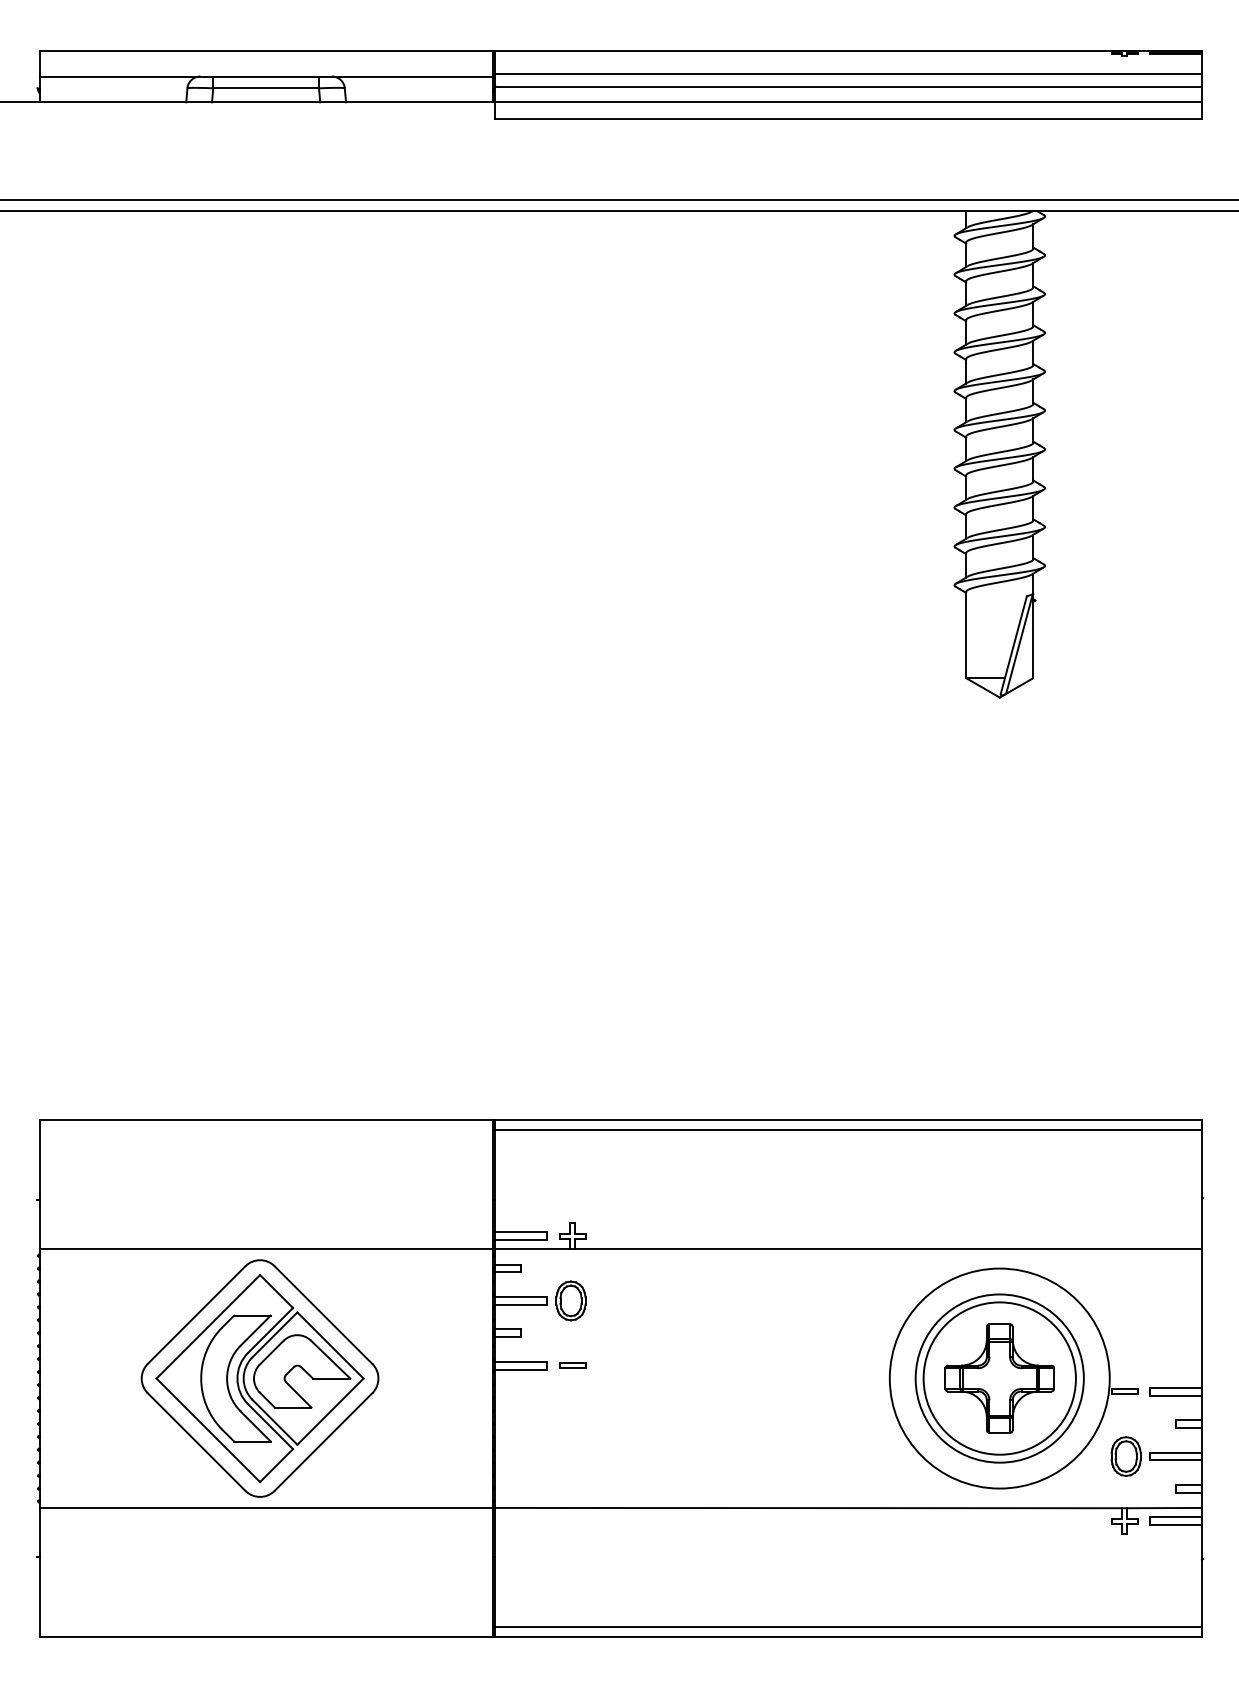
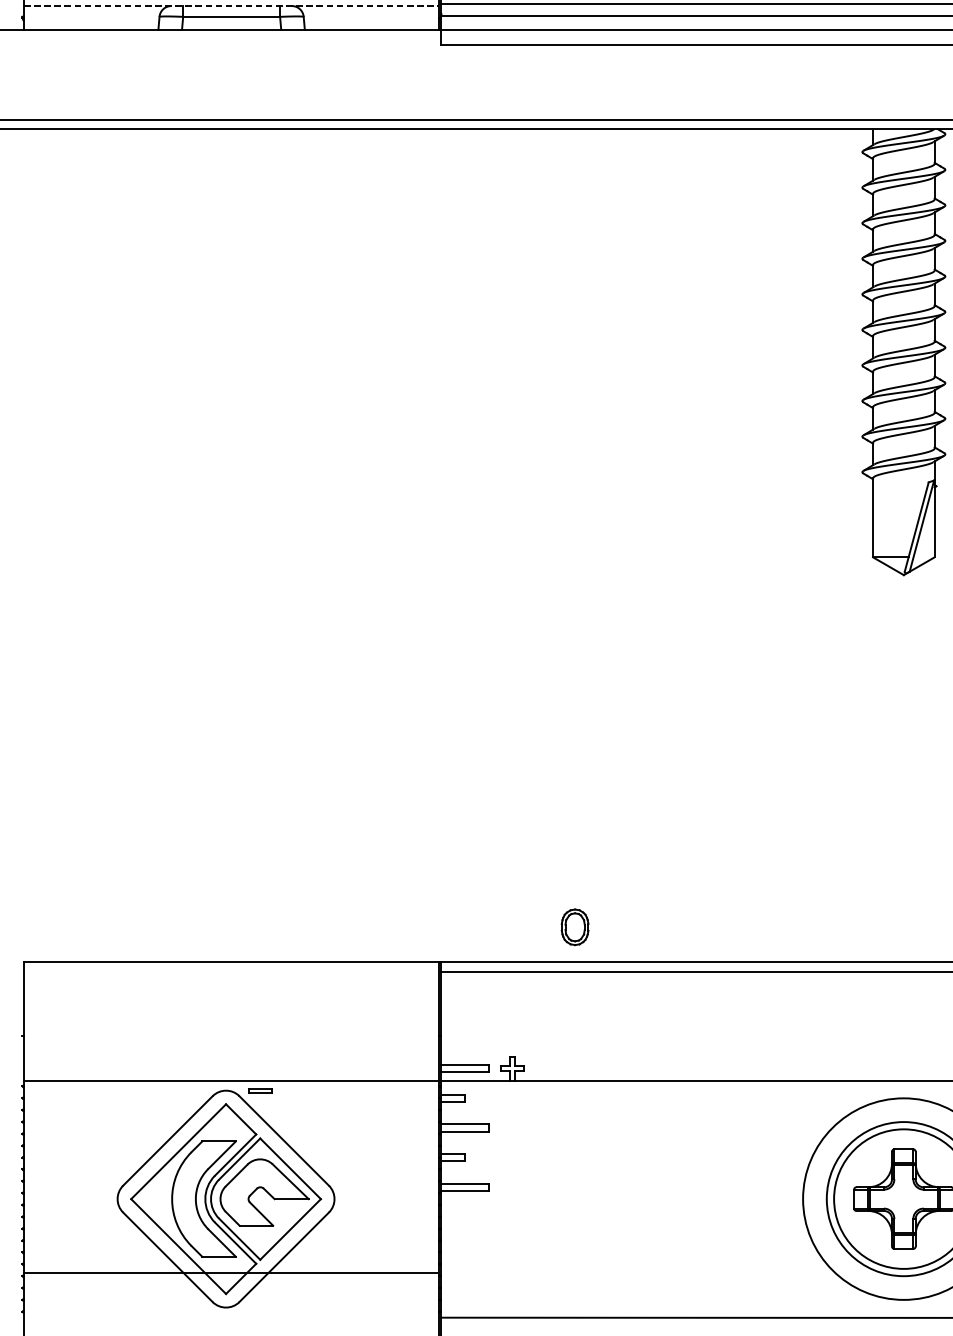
line: (266, 76) -> (231, 6), solid -> dashed
part: (570, 1300) -> (574, 926), moved
part: (572, 1365) -> (260, 1090), moved
line: (265, 1507) -> (231, 1272), moved

